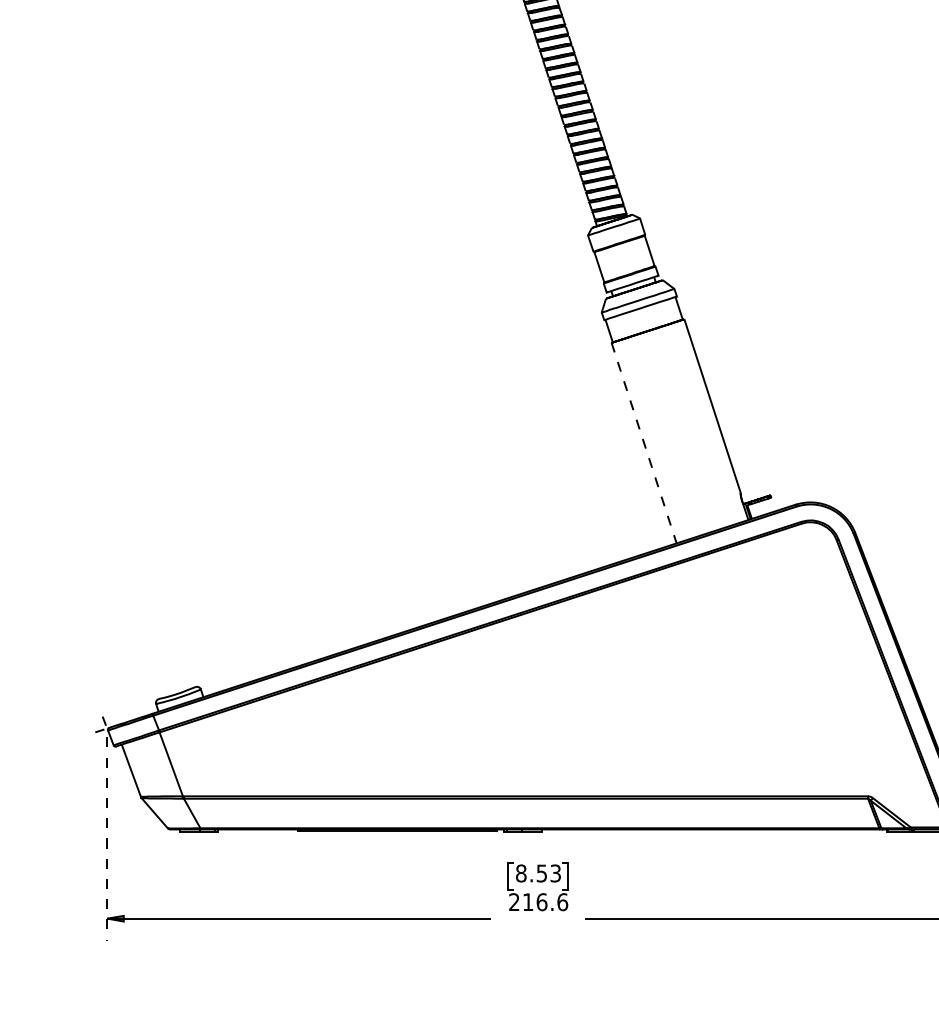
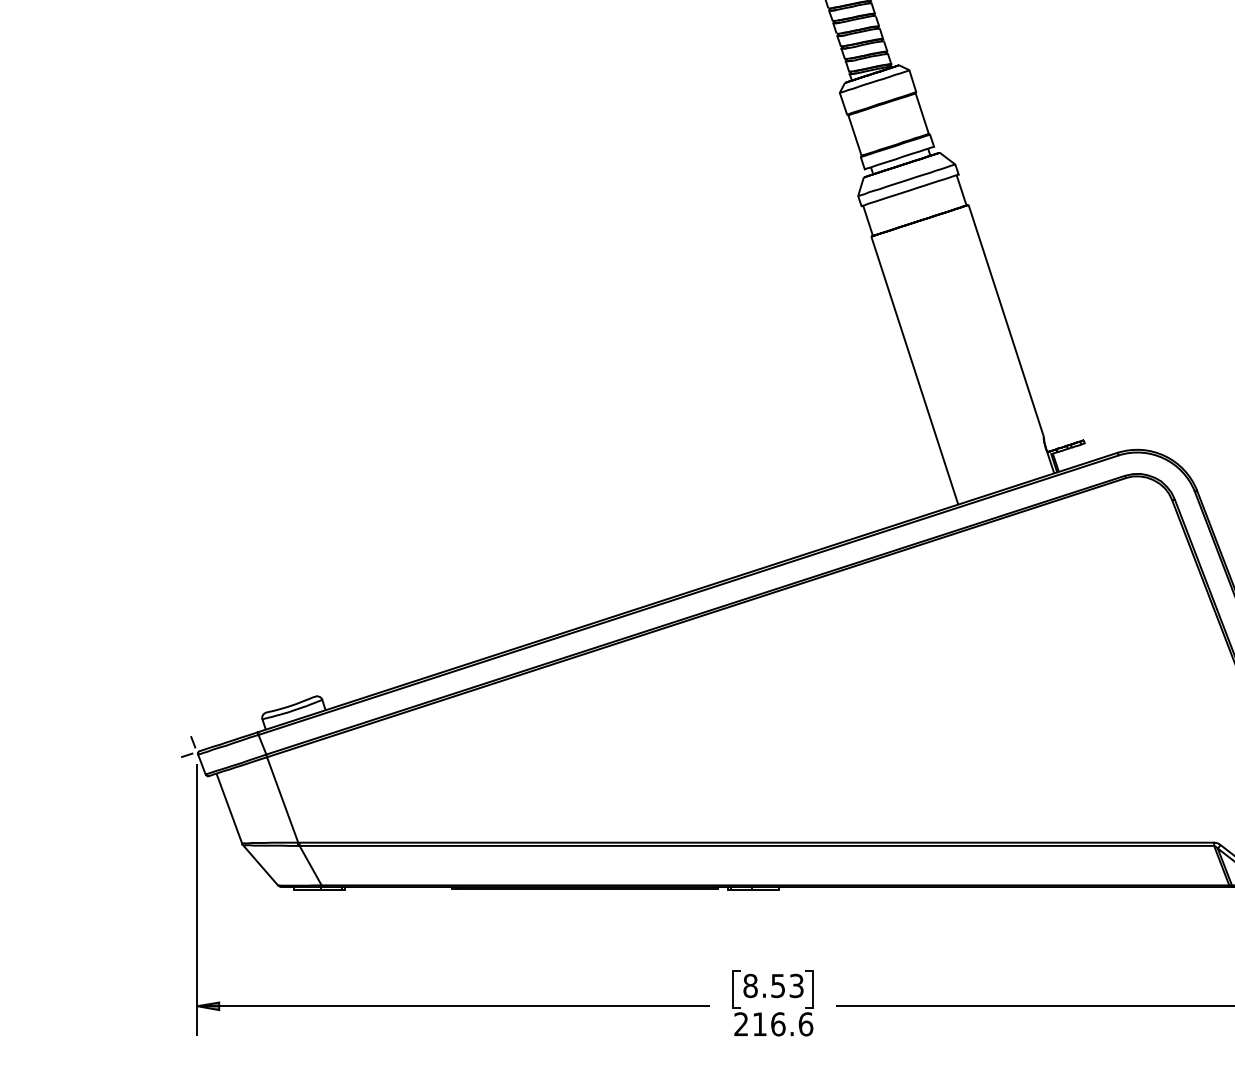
line: (644, 443) -> (915, 371), dashed -> solid
line: (107, 839) -> (197, 900), dashed -> solid
part: (537, 886) -> (772, 1003), moved

